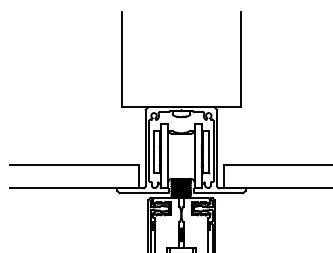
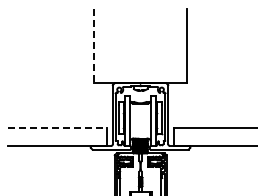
line: (121, 60) -> (94, 46), solid -> dashed
line: (74, 164) -> (57, 127), solid -> dashed

